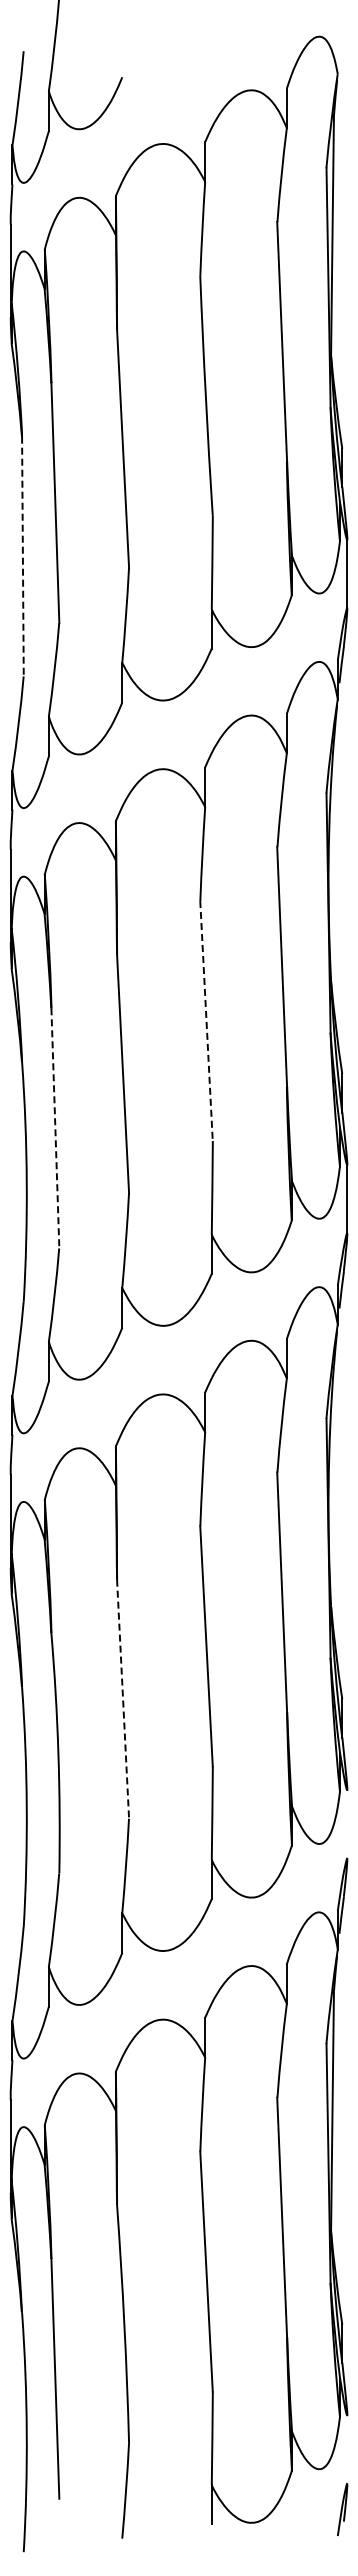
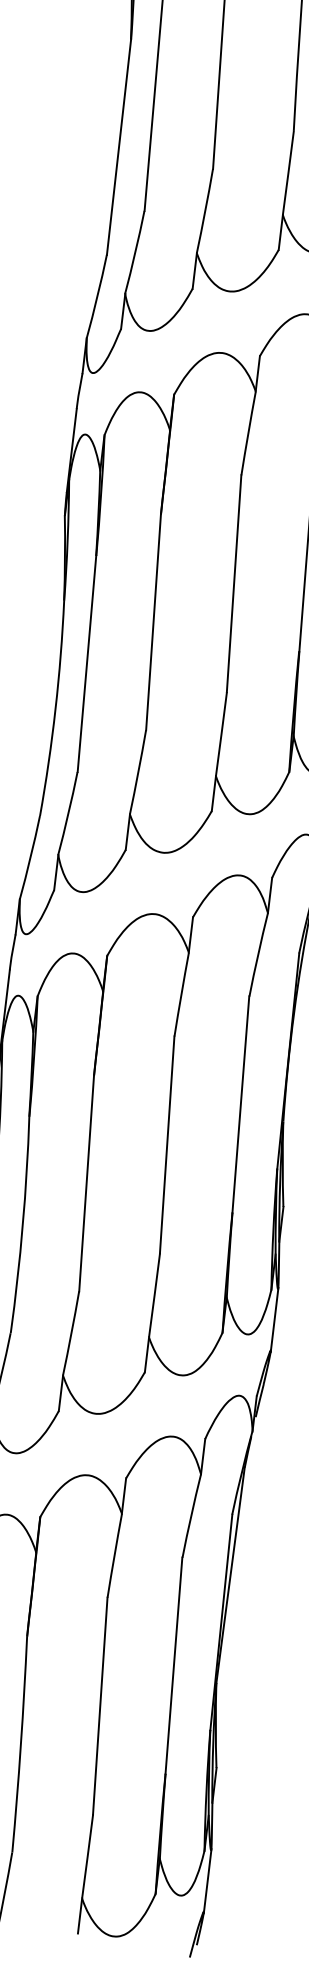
line: (22, 556) -> (118, 147), dashed -> solid
line: (206, 1021) -> (234, 584), dashed -> solid
line: (55, 1128) -> (87, 664), dashed -> solid
line: (123, 1699) -> (86, 1183), dashed -> solid
line: (347, 1824) -> (274, 1319), added
line: (347, 2449) -> (207, 1880), added

